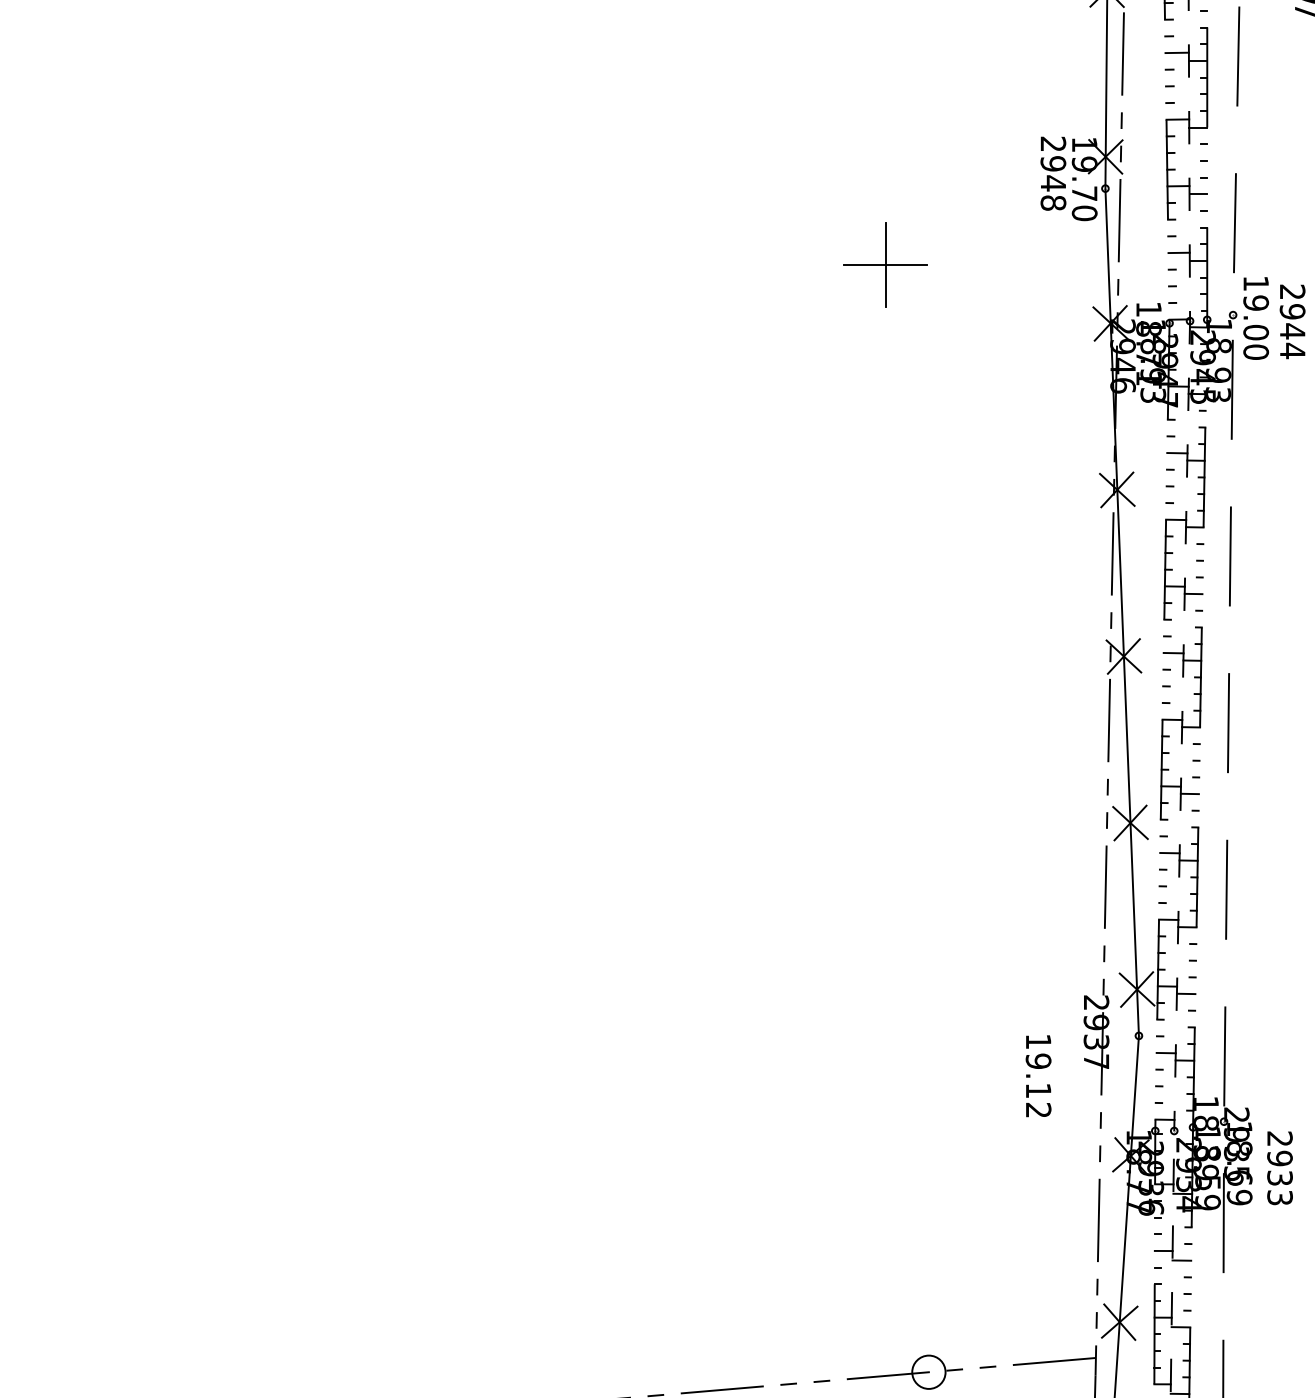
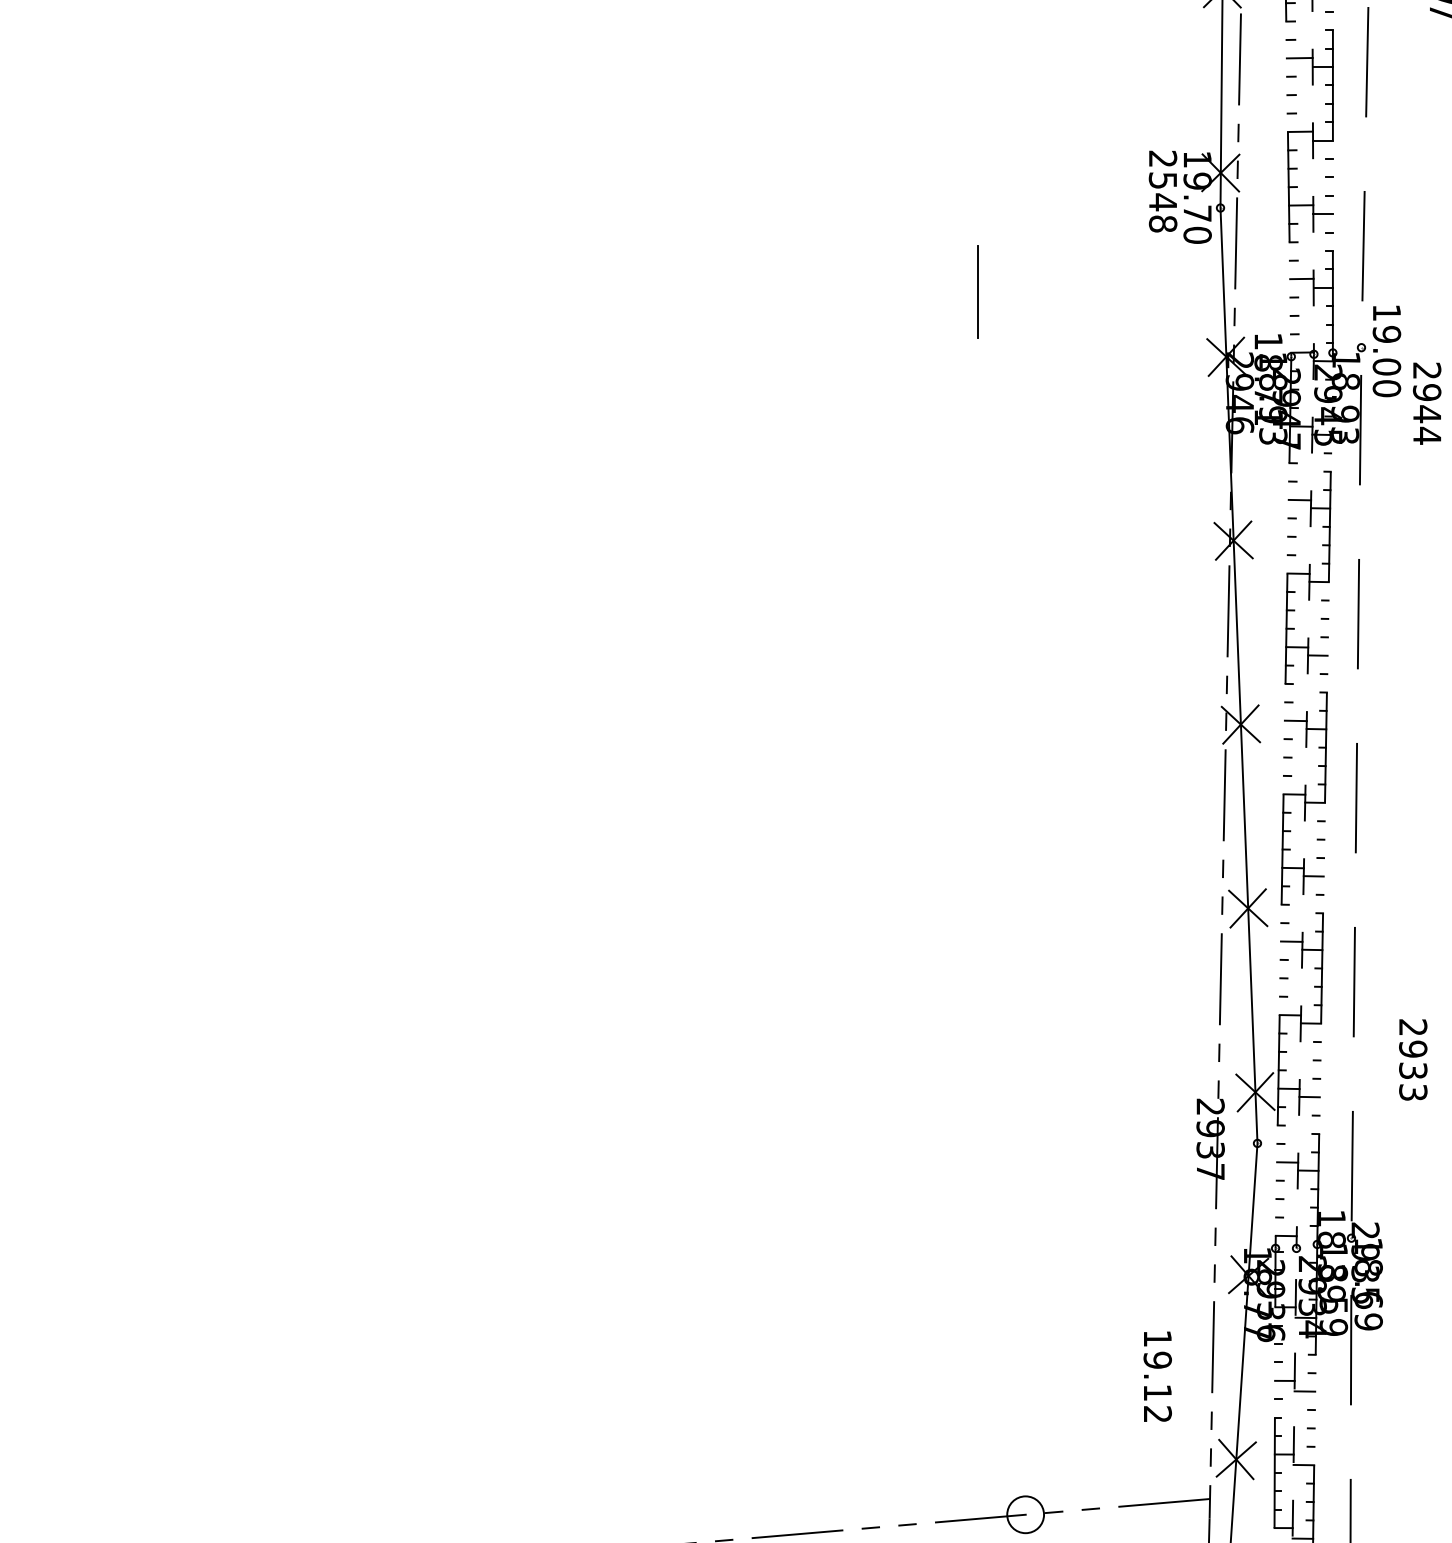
text: (1053, 163) -> (1163, 180), 2948 -> 2548
line: (885, 264) -> (977, 291), removed
text: (1292, 321) -> (1427, 403), moved
text: (1038, 1076) -> (1157, 1377), moved
text: (1279, 1168) -> (1412, 1060), moved

